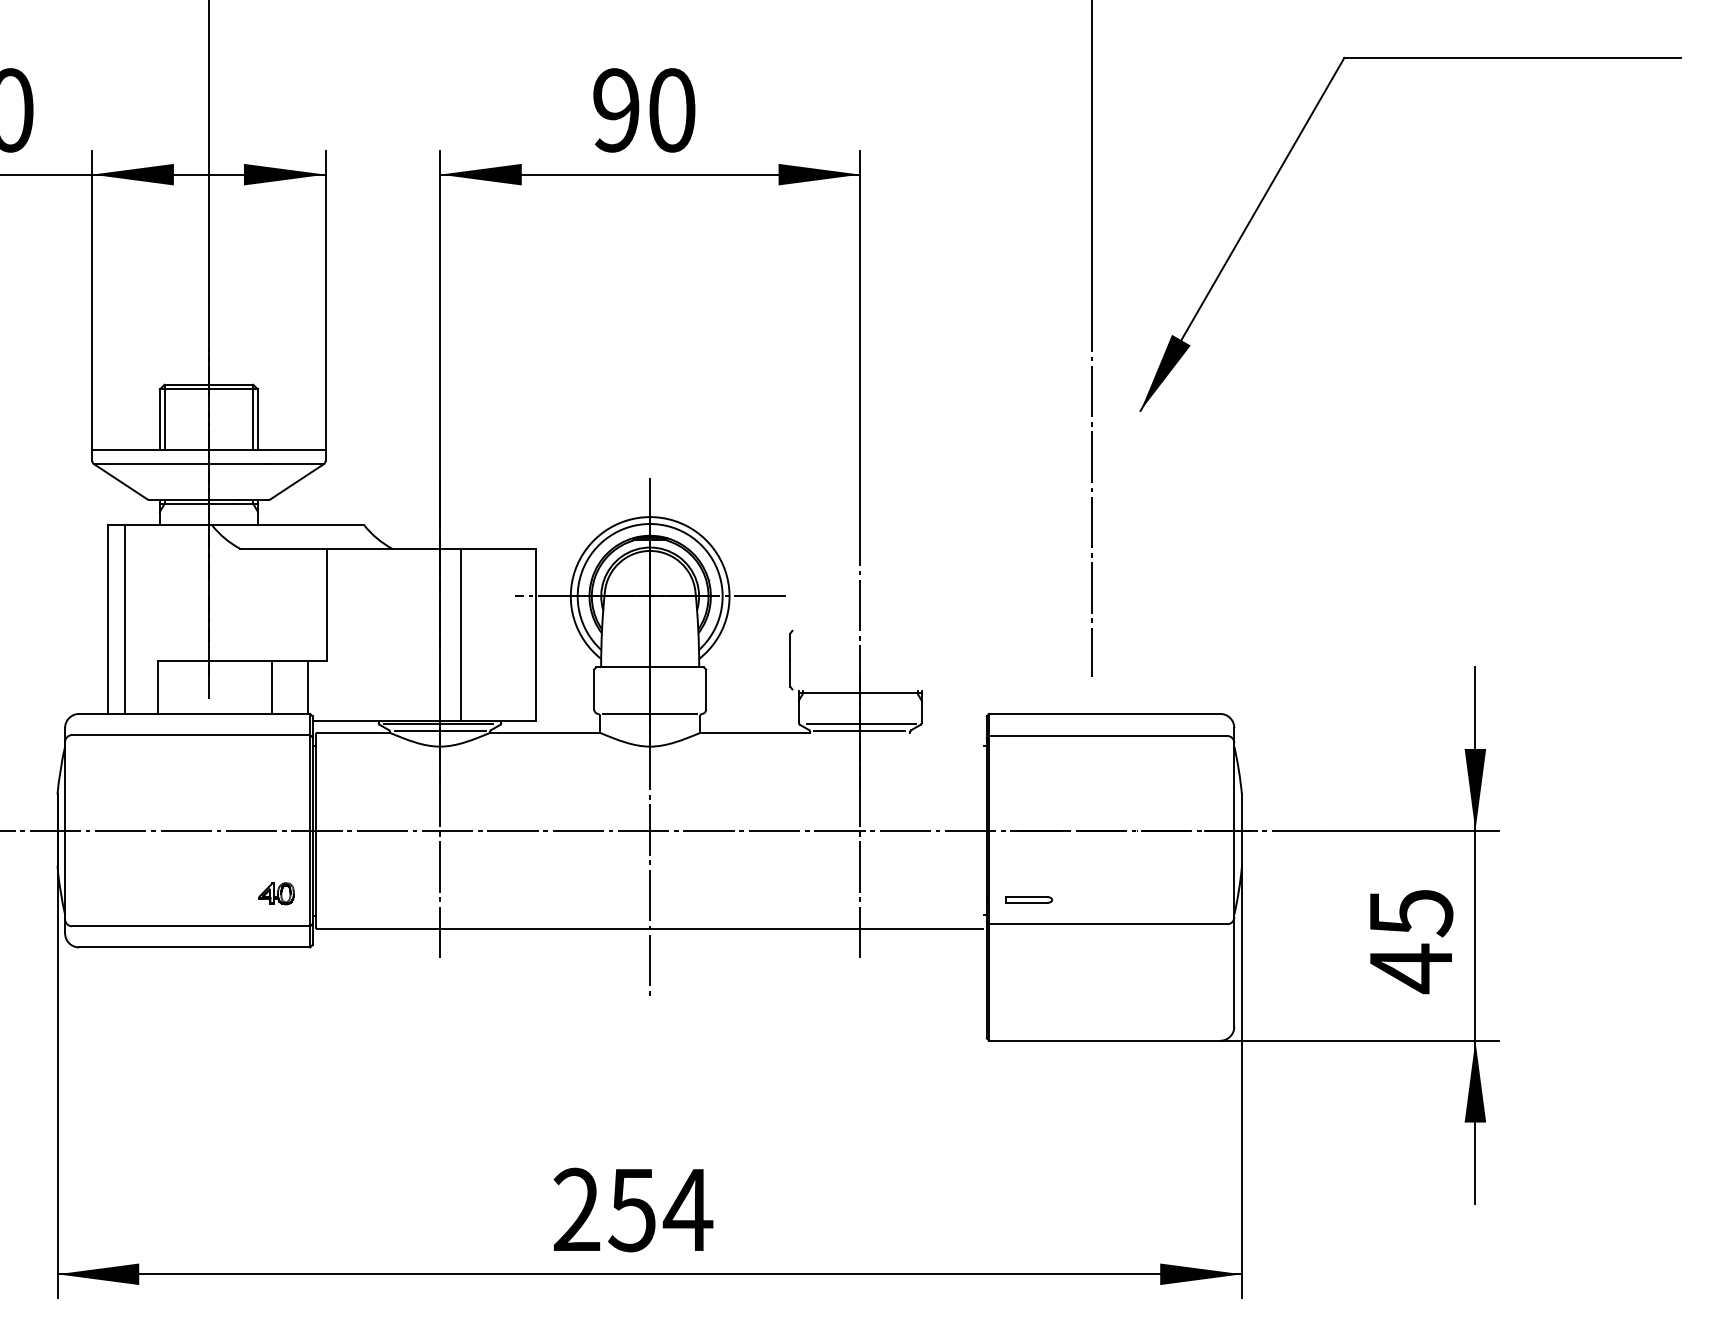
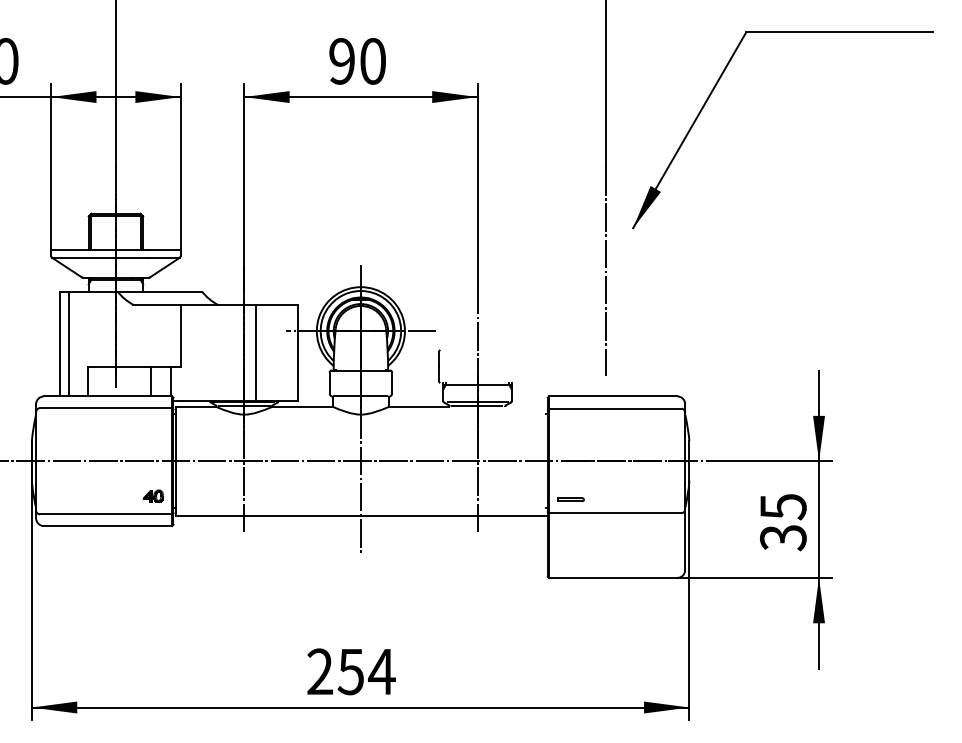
text: (1411, 968) -> (783, 537), 45 -> 35

